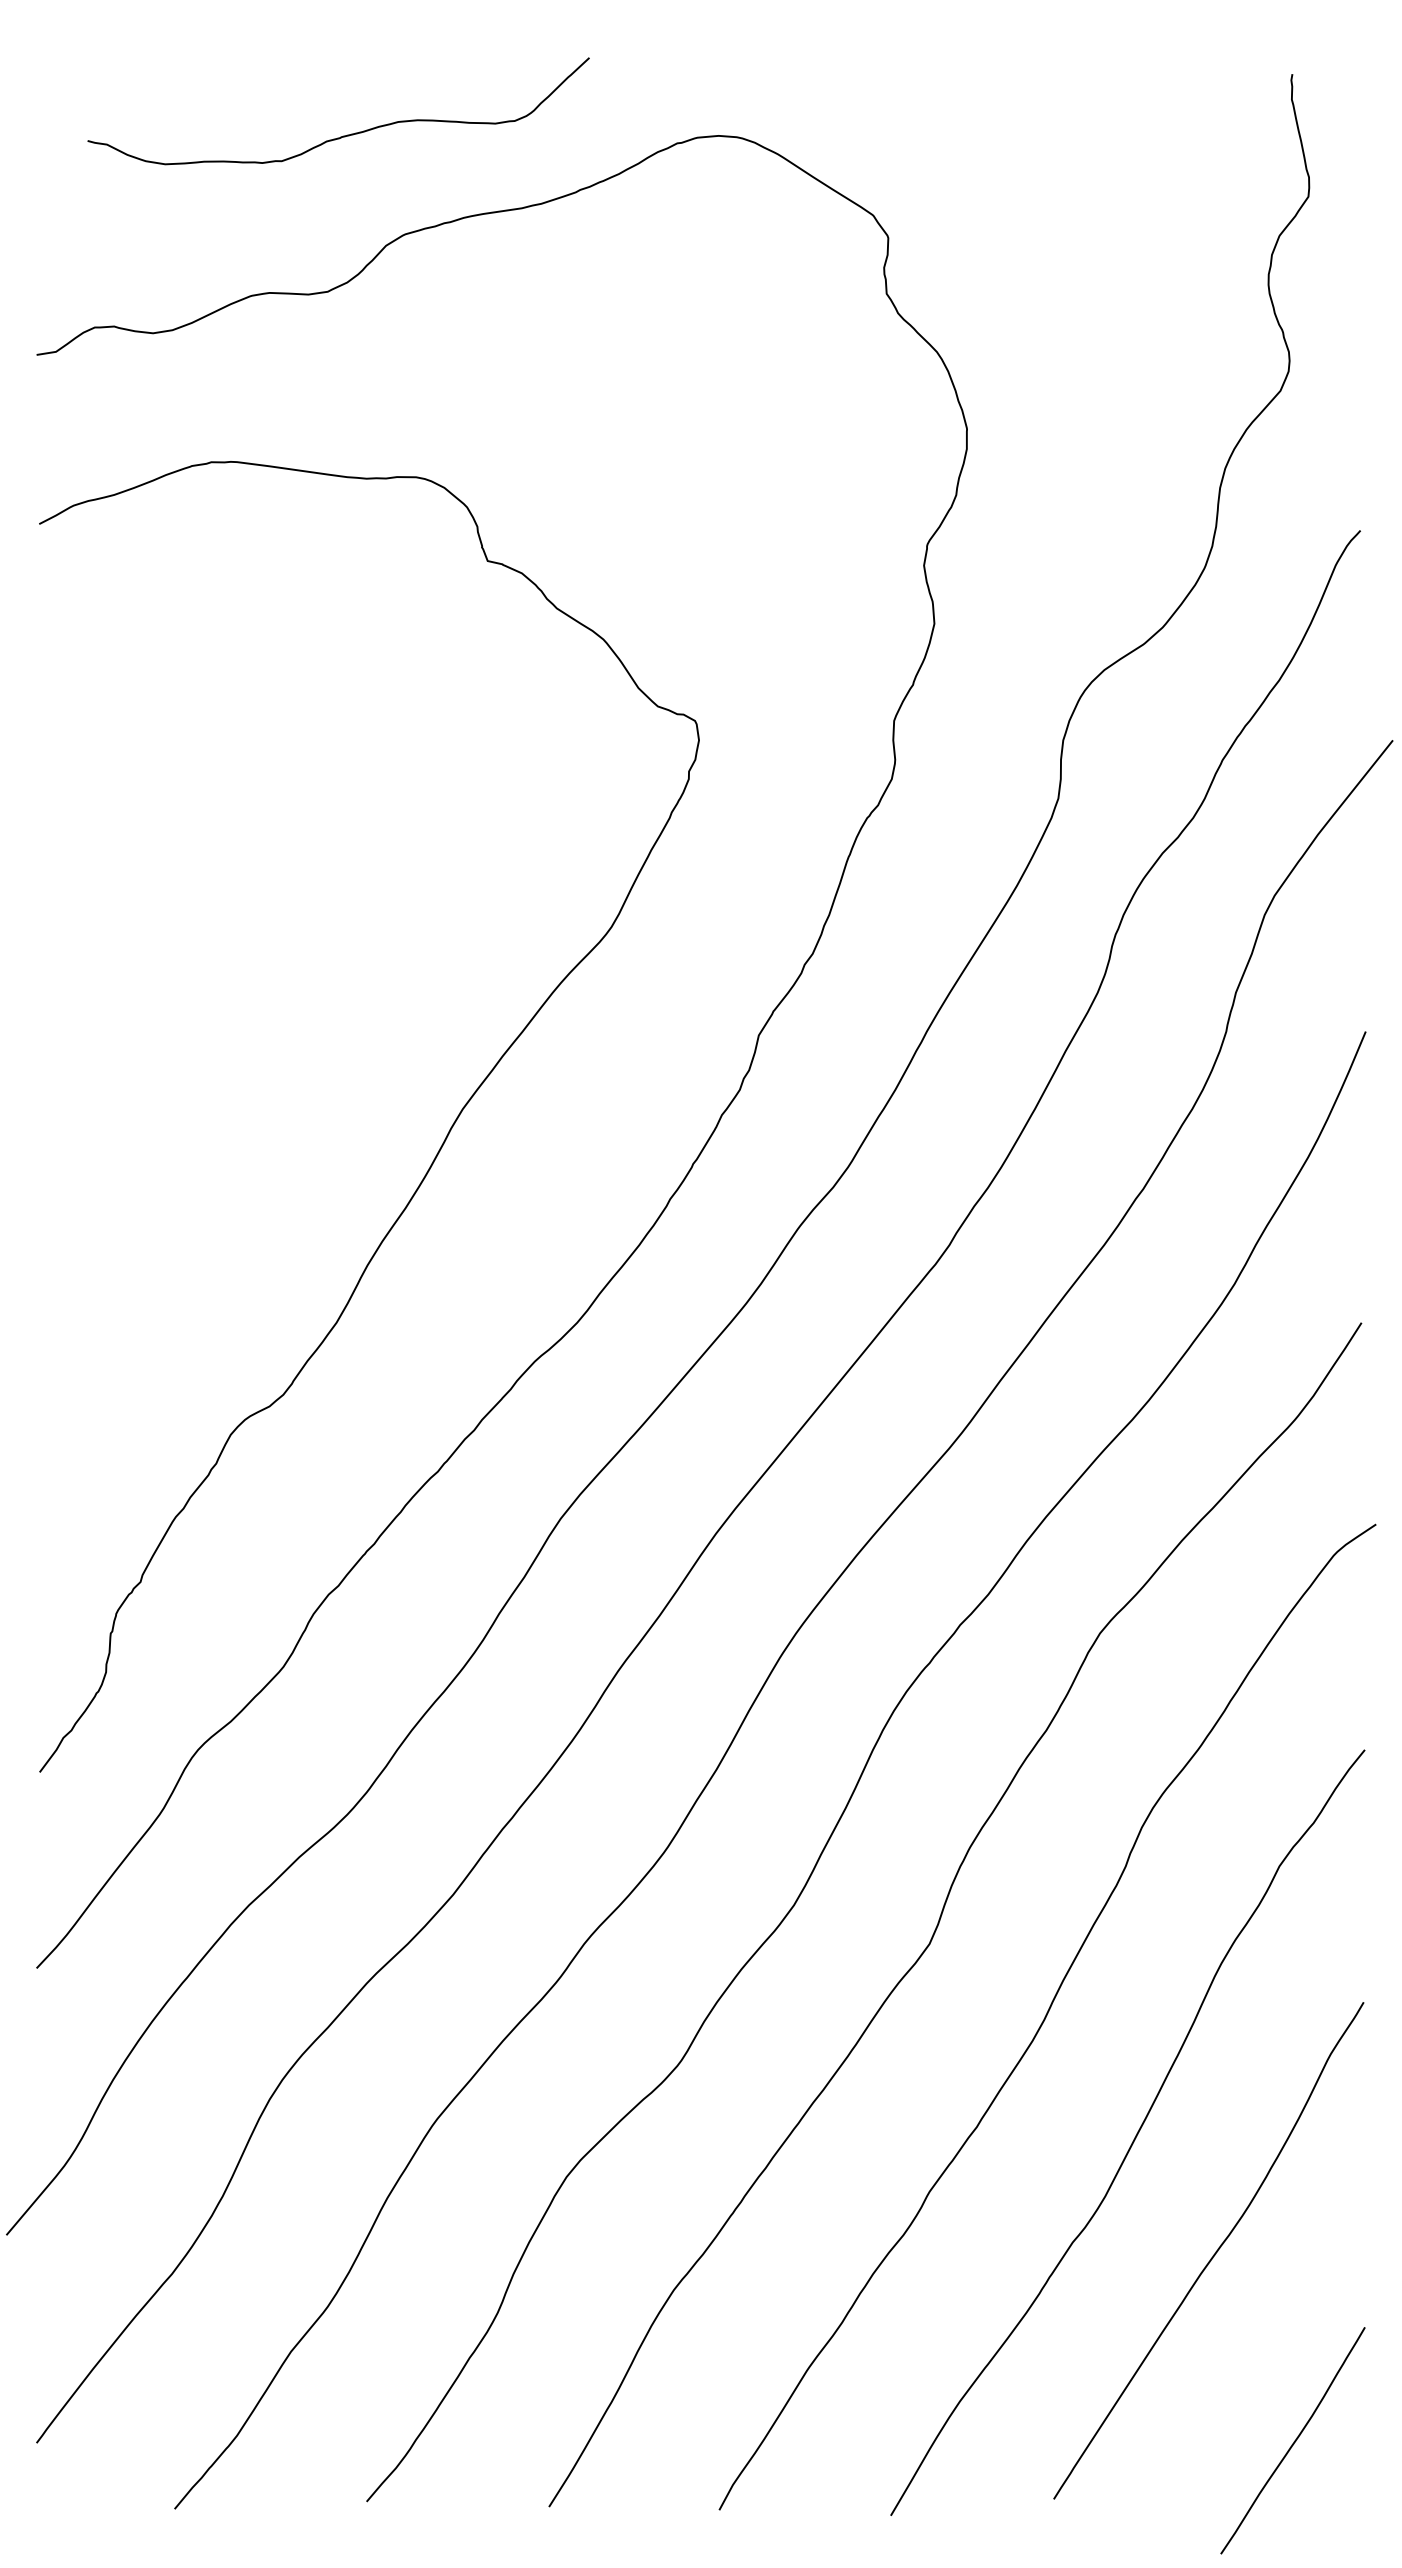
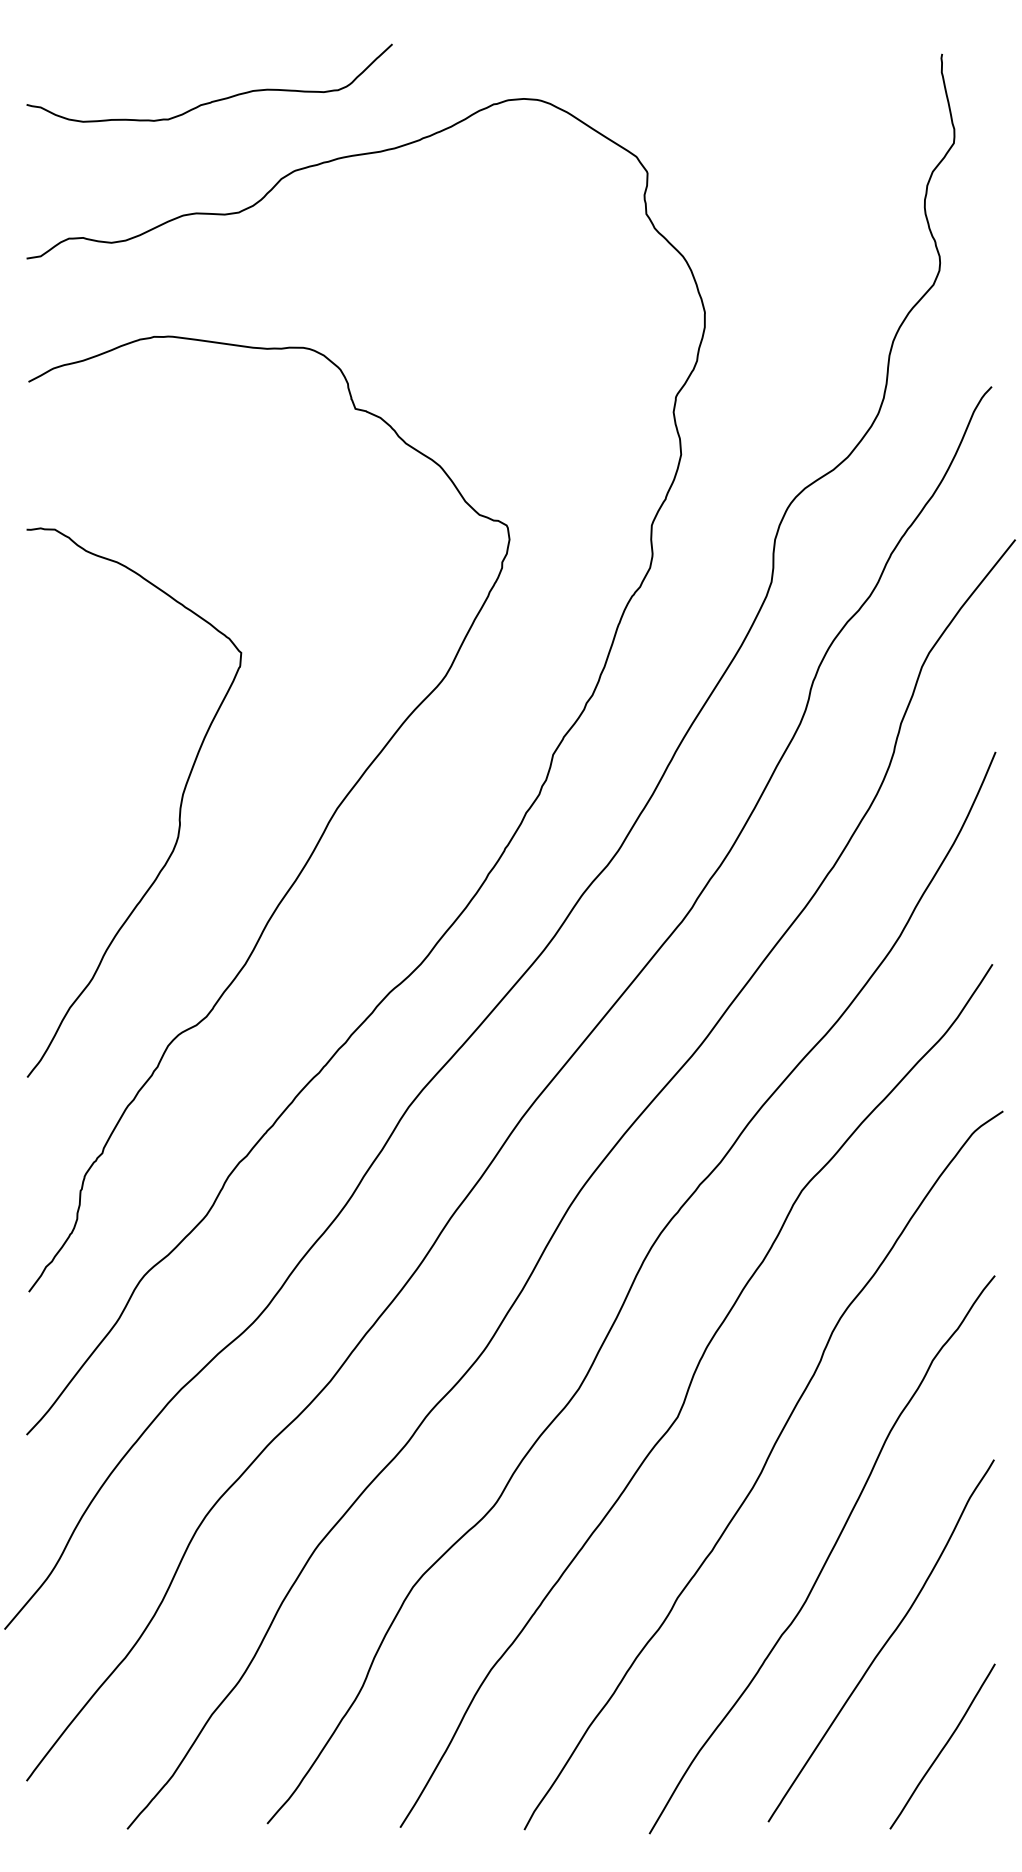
curve: (343, 135) -> (213, 100), moved
curve: (246, 1108) -> (179, 808), added
curve: (1293, 2441) -> (942, 1747), moved

